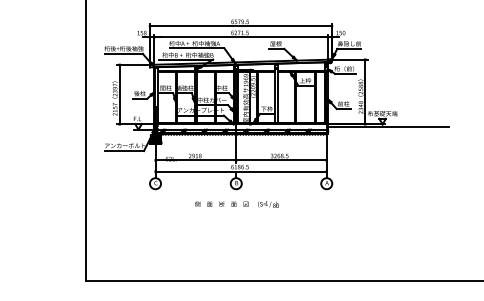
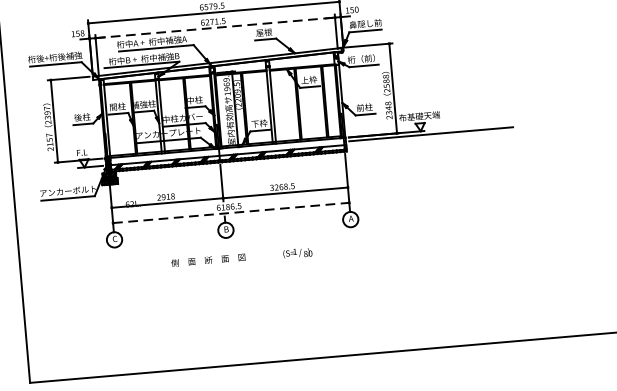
line: (241, 37) -> (215, 28), solid -> dashed
line: (241, 171) -> (231, 212), solid -> dashed
text: (268, 204) -> (297, 253), moved

